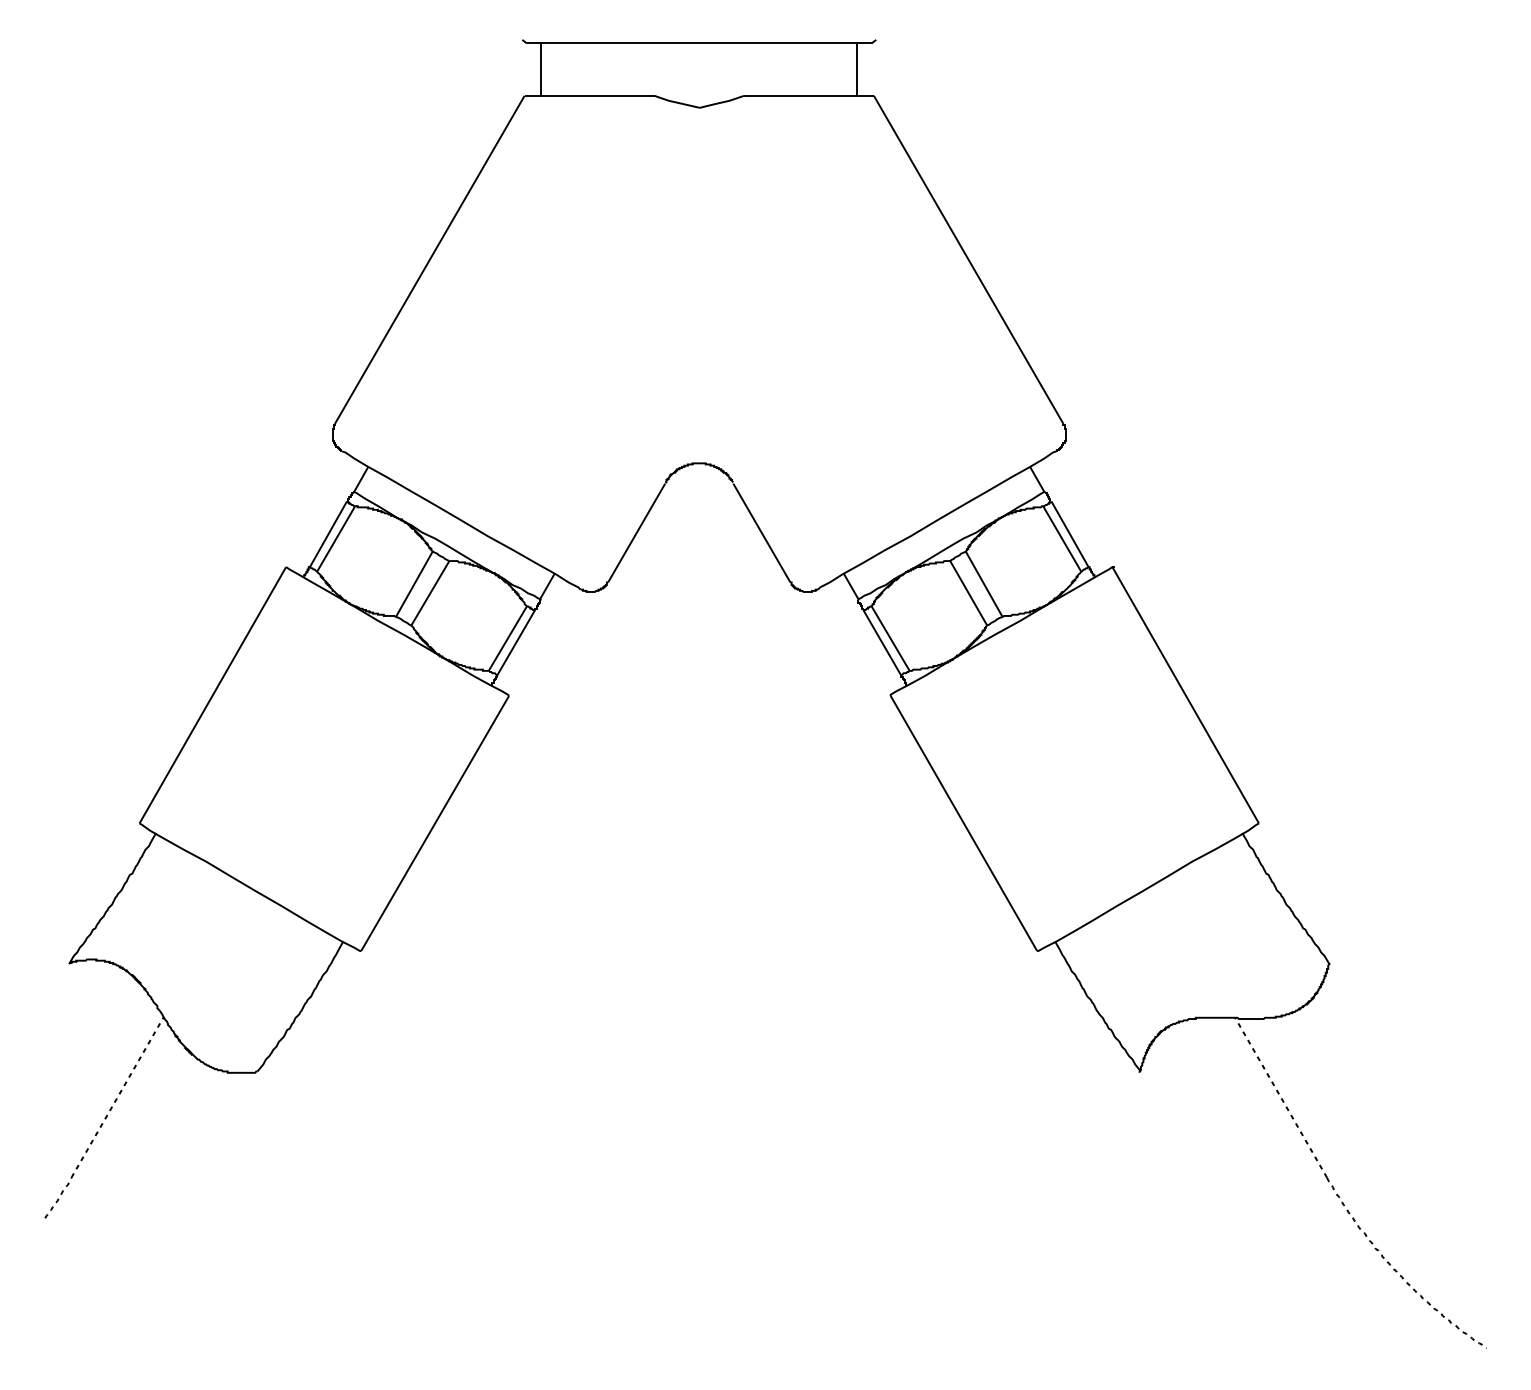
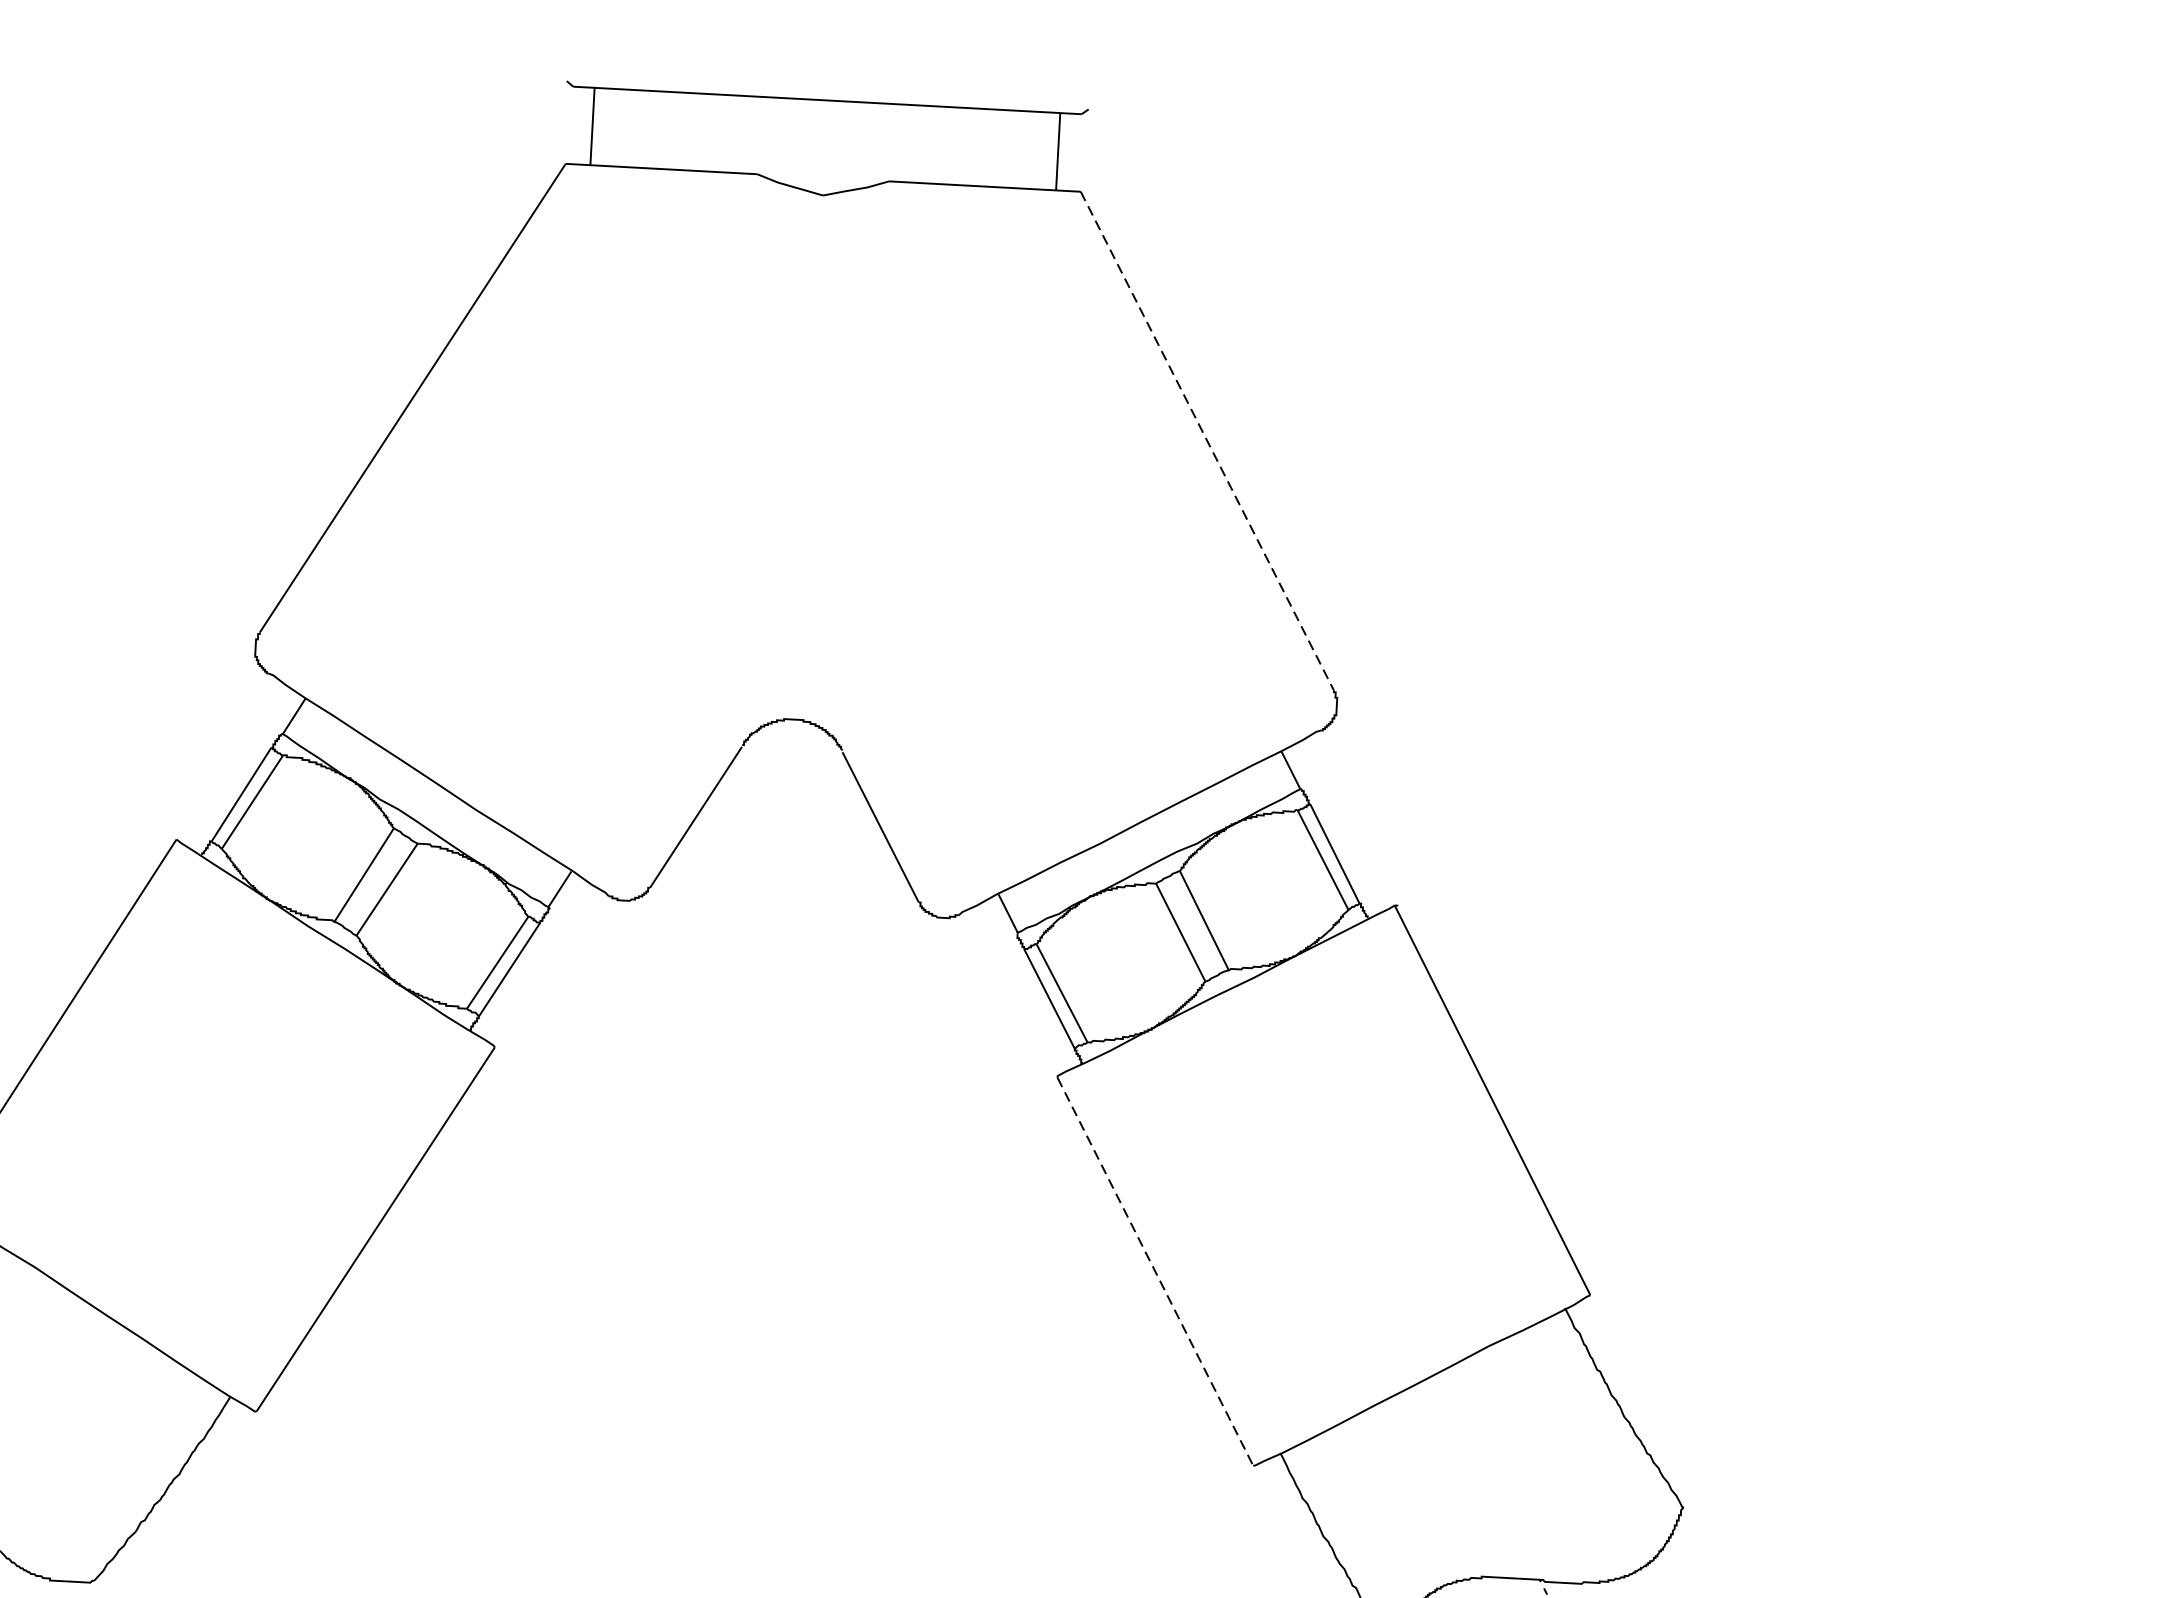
line: (968, 260) -> (1207, 442), solid -> dashed
line: (964, 823) -> (1156, 1271), solid -> dashed

